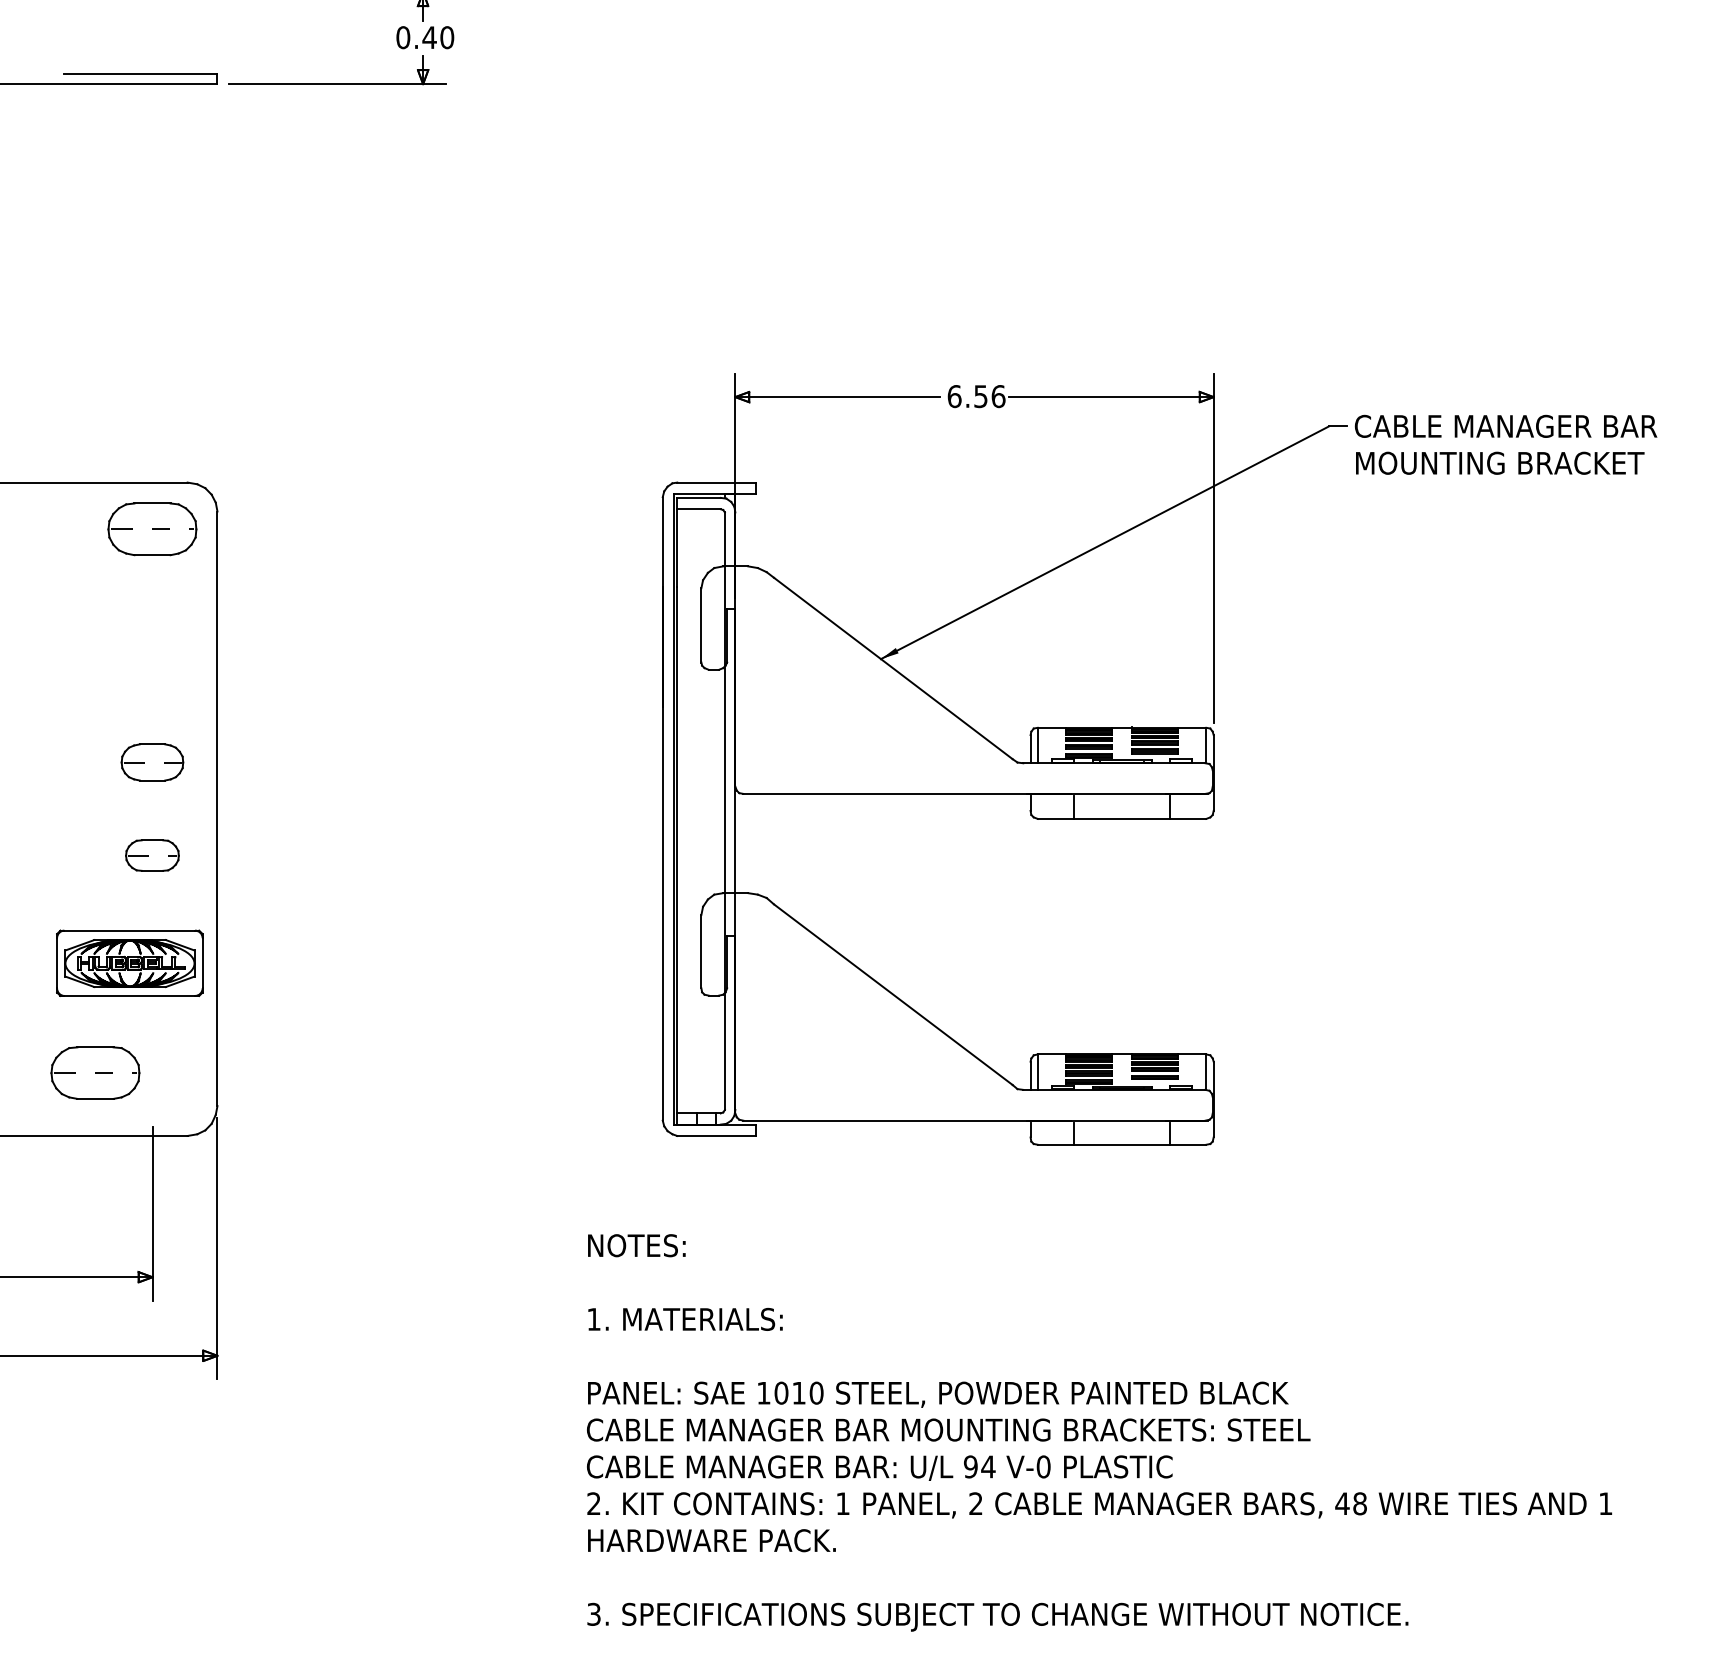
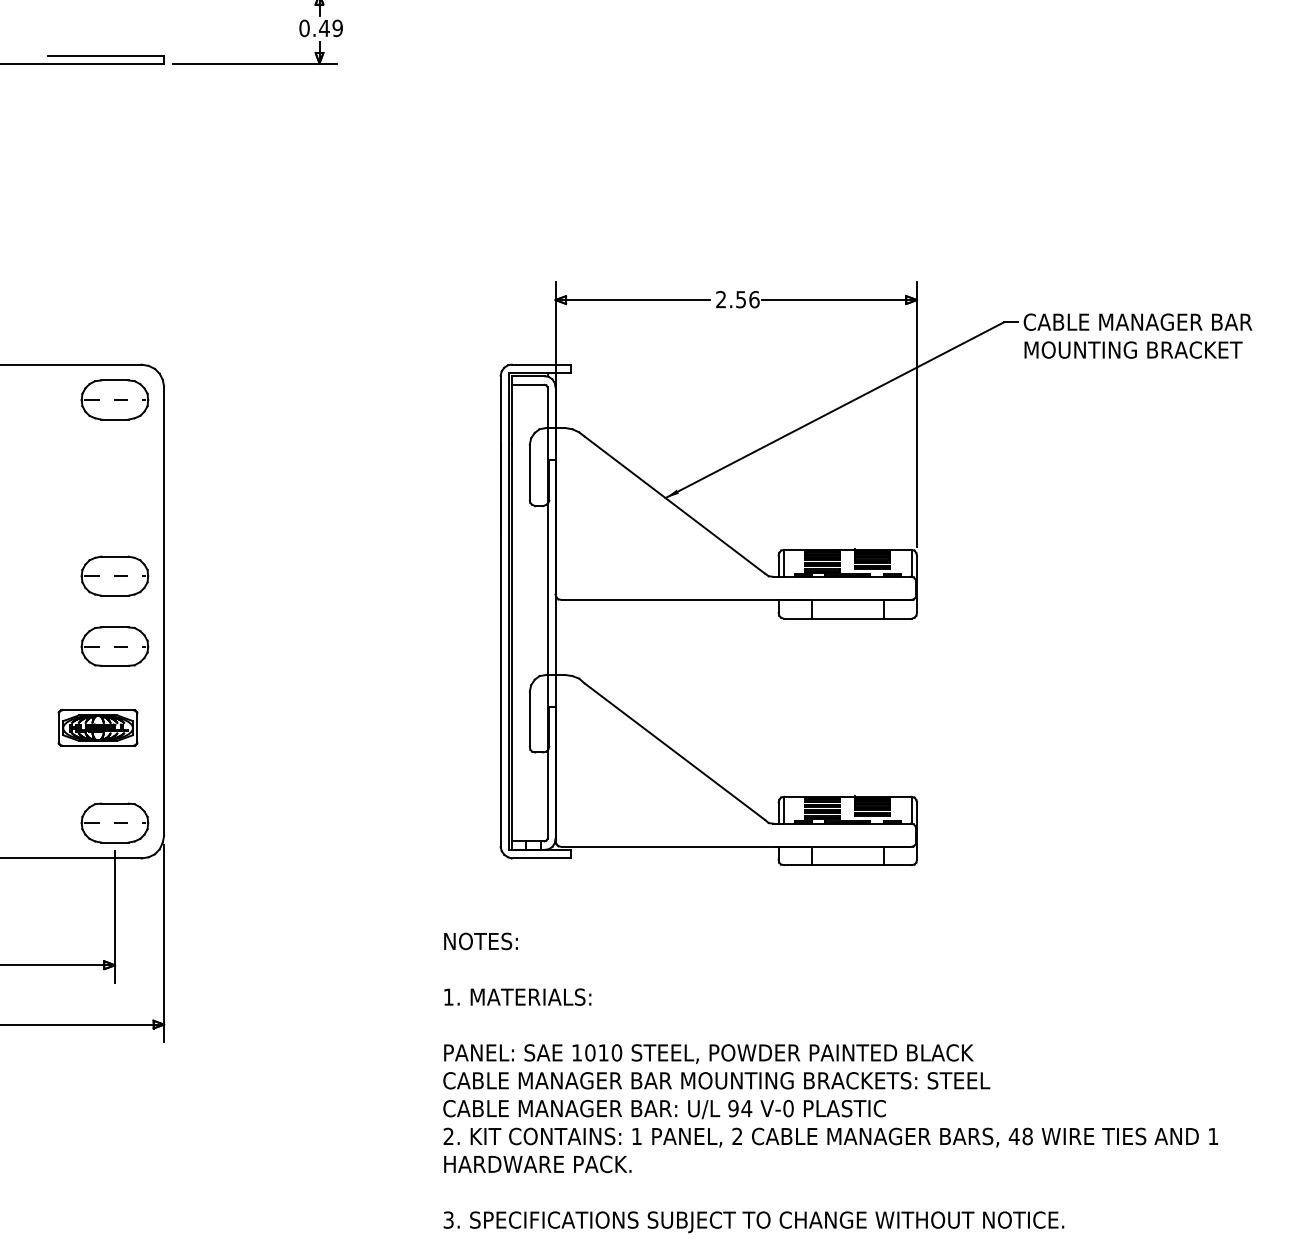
text: (447, 37) -> (337, 28), 0.40 -> 0.49
text: (954, 396) -> (721, 299), 6.56 -> 2.56
part: (152, 762) -> (114, 576), size x1.43
part: (152, 855) -> (114, 646), size x1.67
part: (130, 963) -> (98, 728), size x0.71
part: (95, 1072) -> (114, 822), moved

